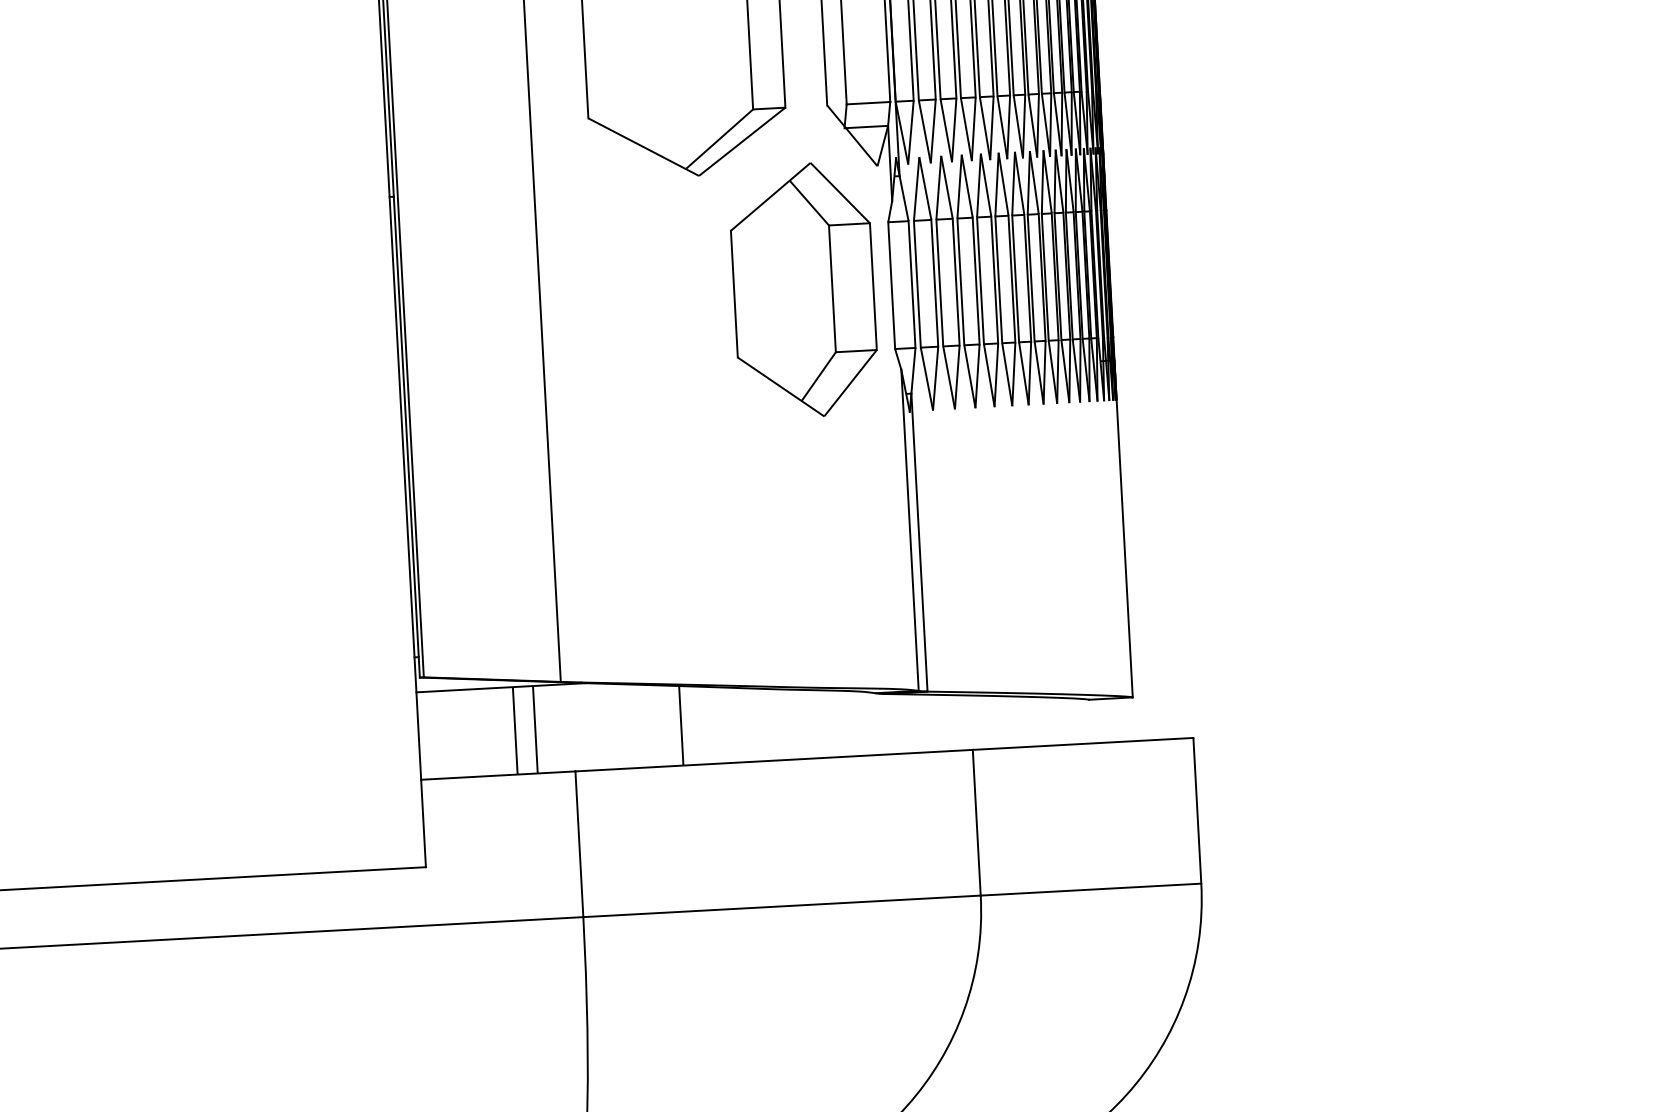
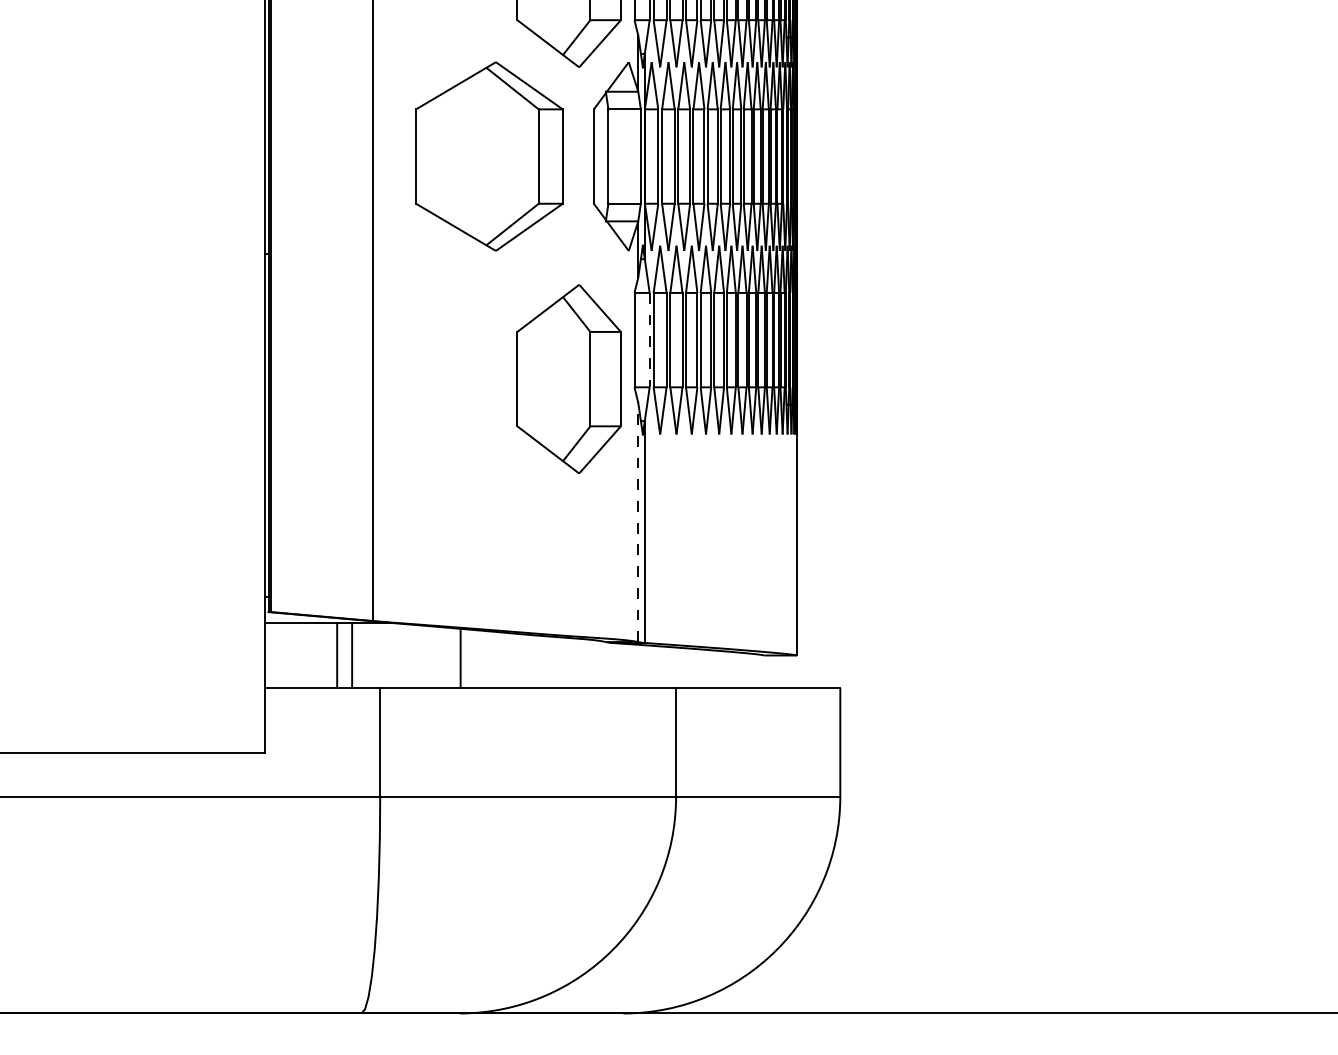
line: (911, 285) -> (649, 340), solid -> dashed
part: (802, 289) -> (568, 378), moved
line: (910, 530) -> (638, 522), solid -> dashed

